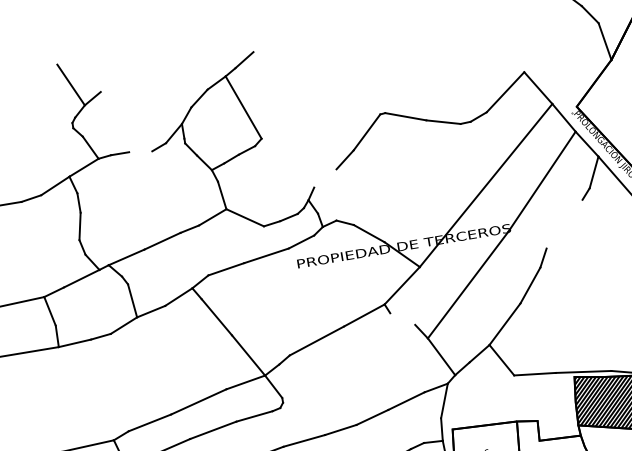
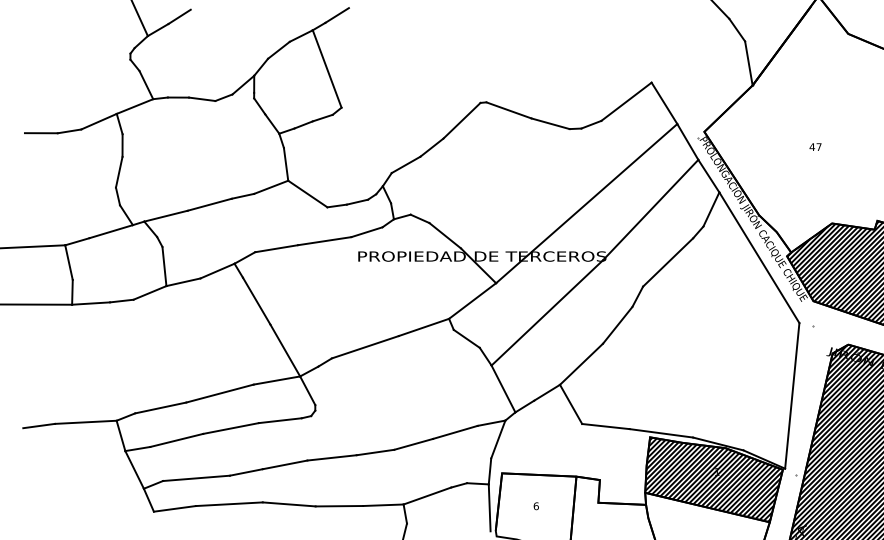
line: (109, 83) -> (179, 16), added
line: (140, 151) -> (202, 99), added
line: (324, 178) -> (405, 164), added
line: (564, 224) -> (668, 262), added
line: (402, 318) -> (466, 338), added

